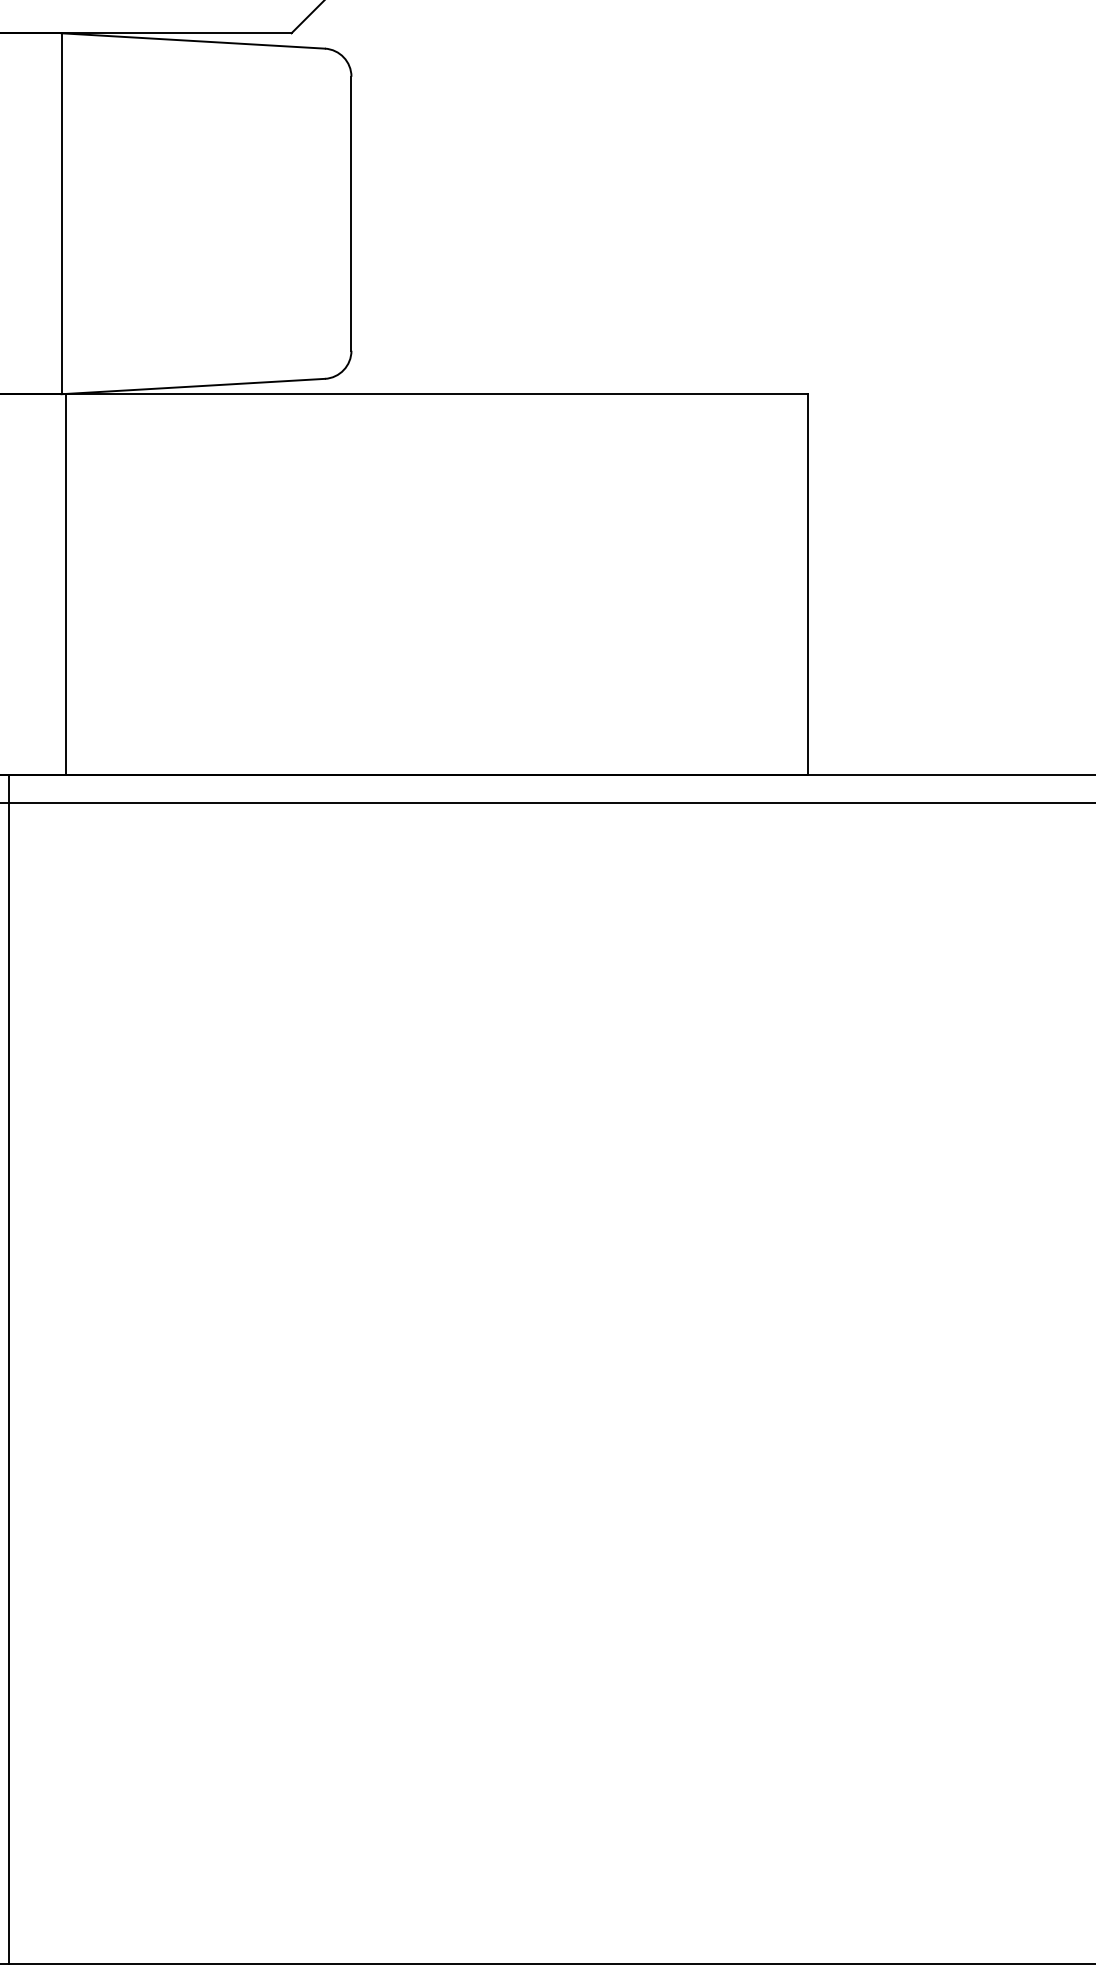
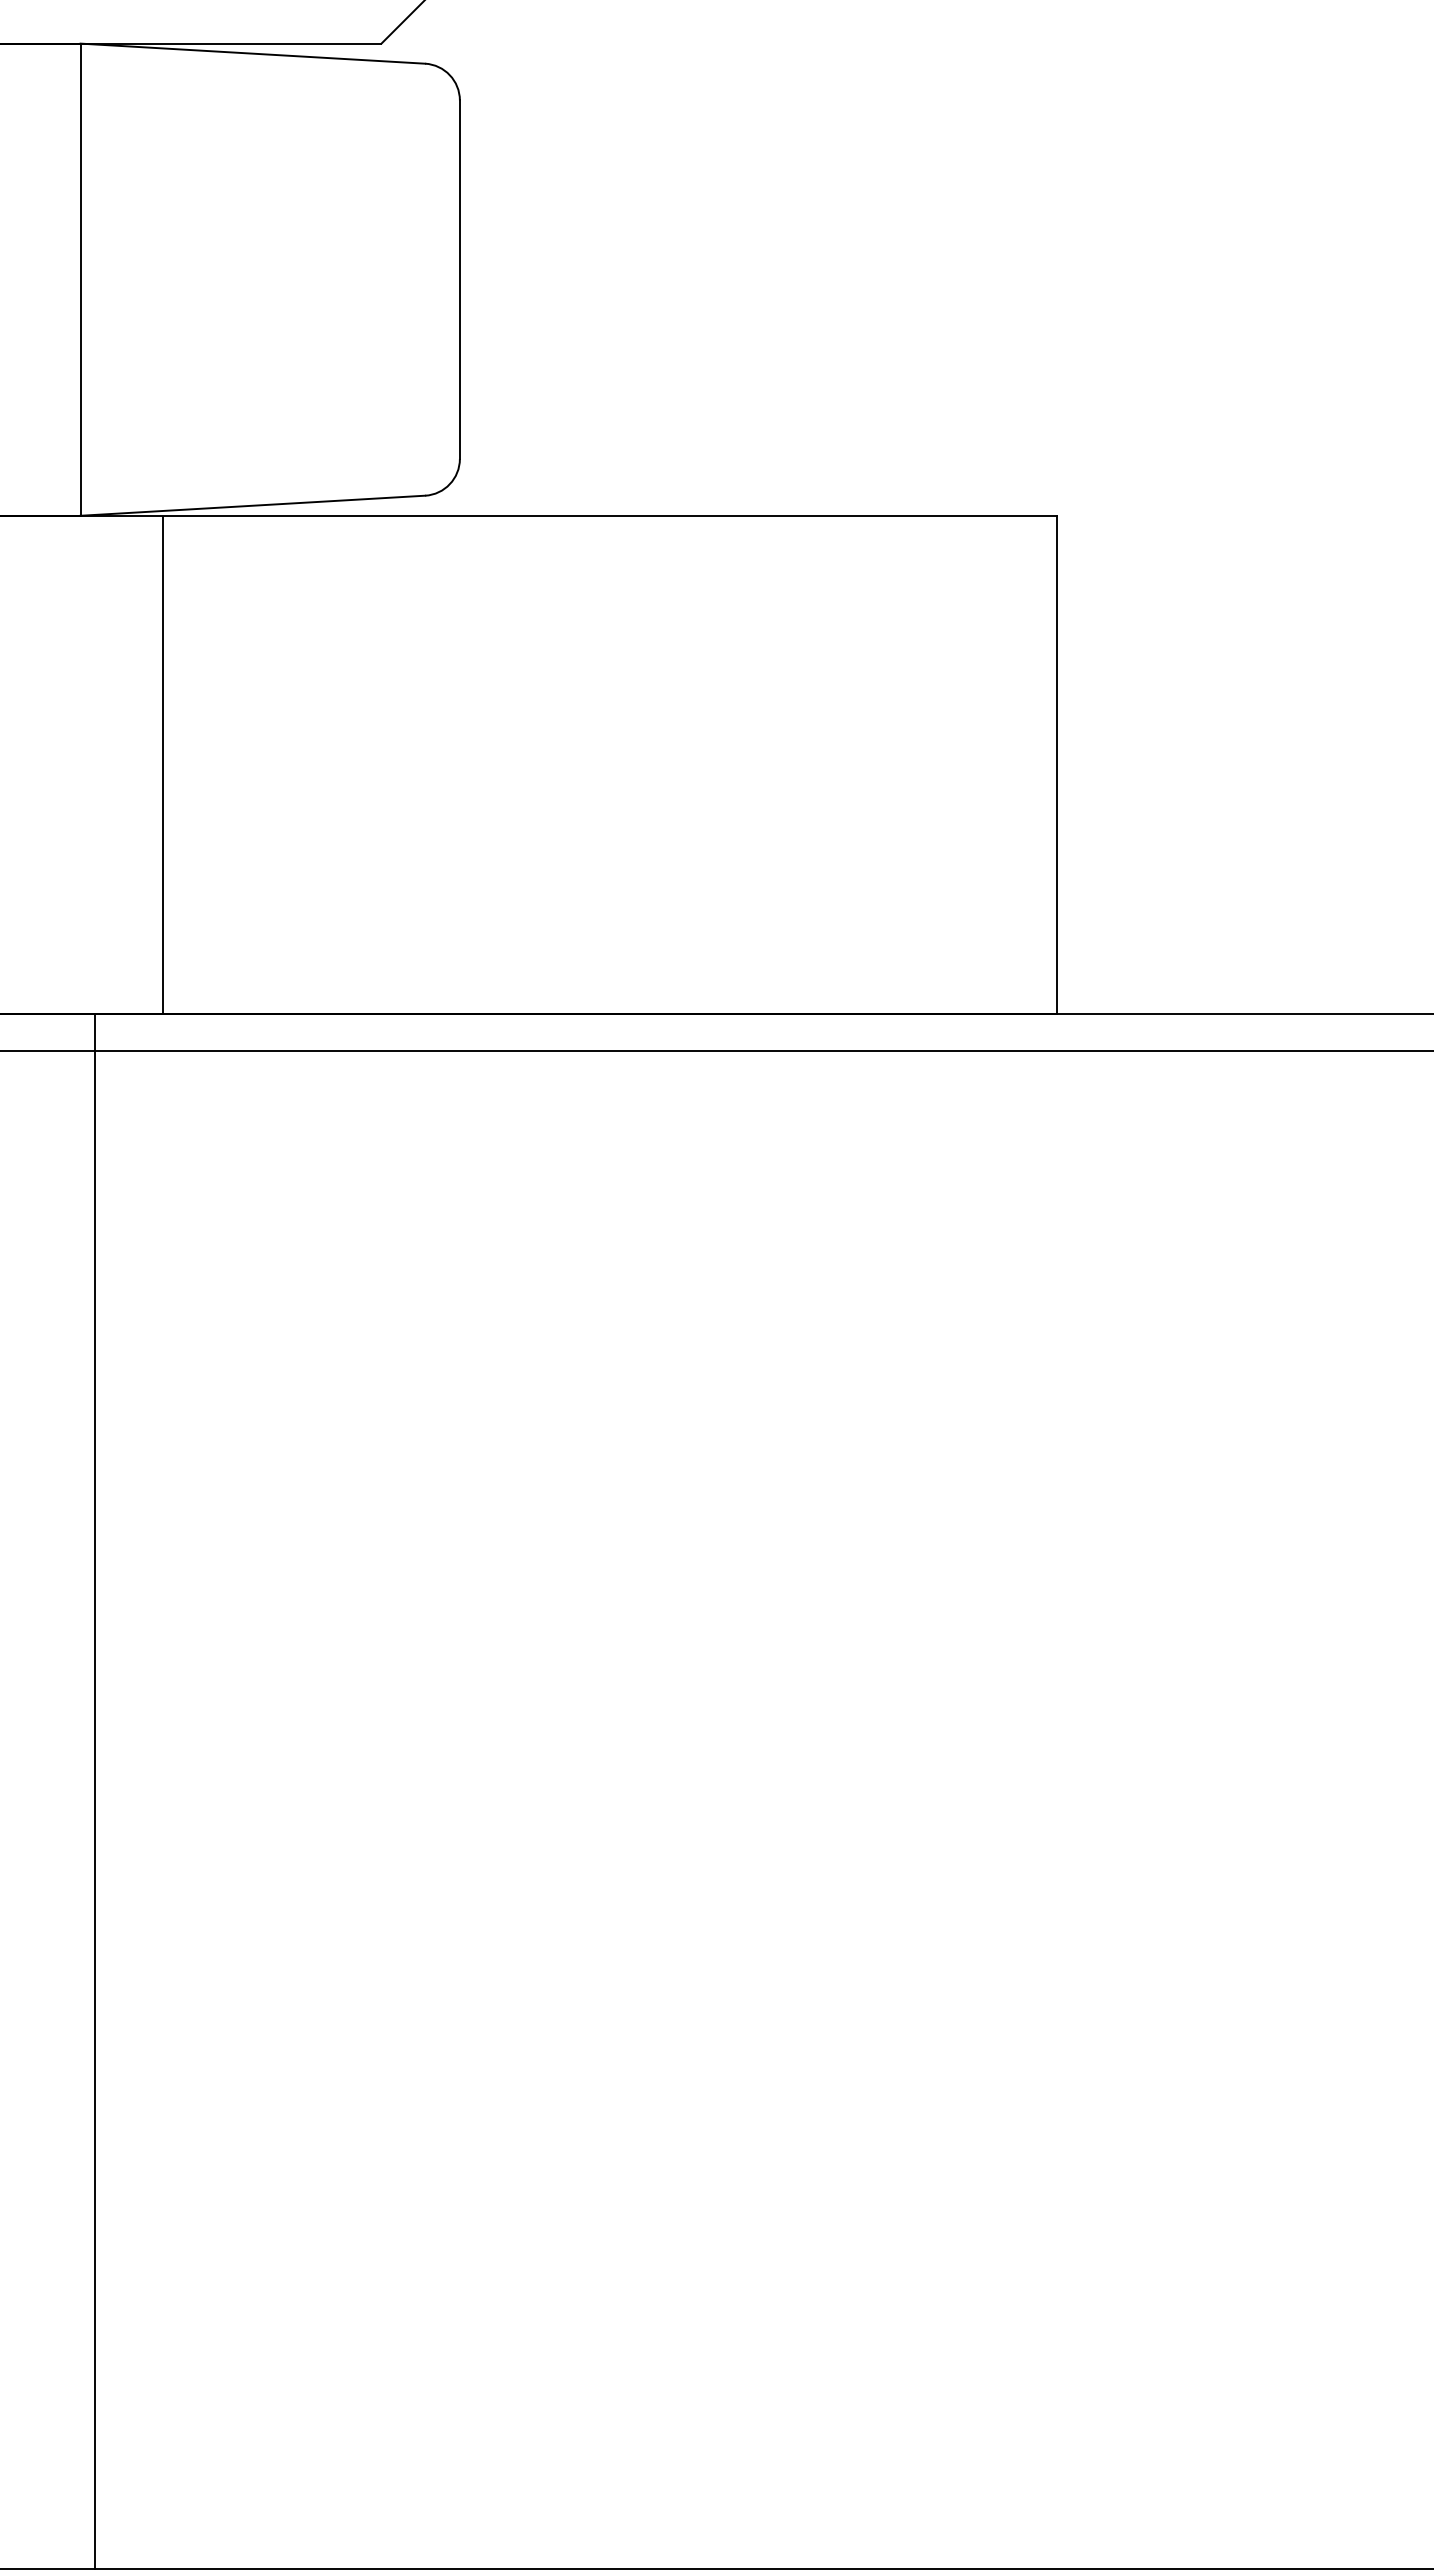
line: (66, 584) -> (162, 764), moved
line: (8, 1369) -> (94, 1791), moved

